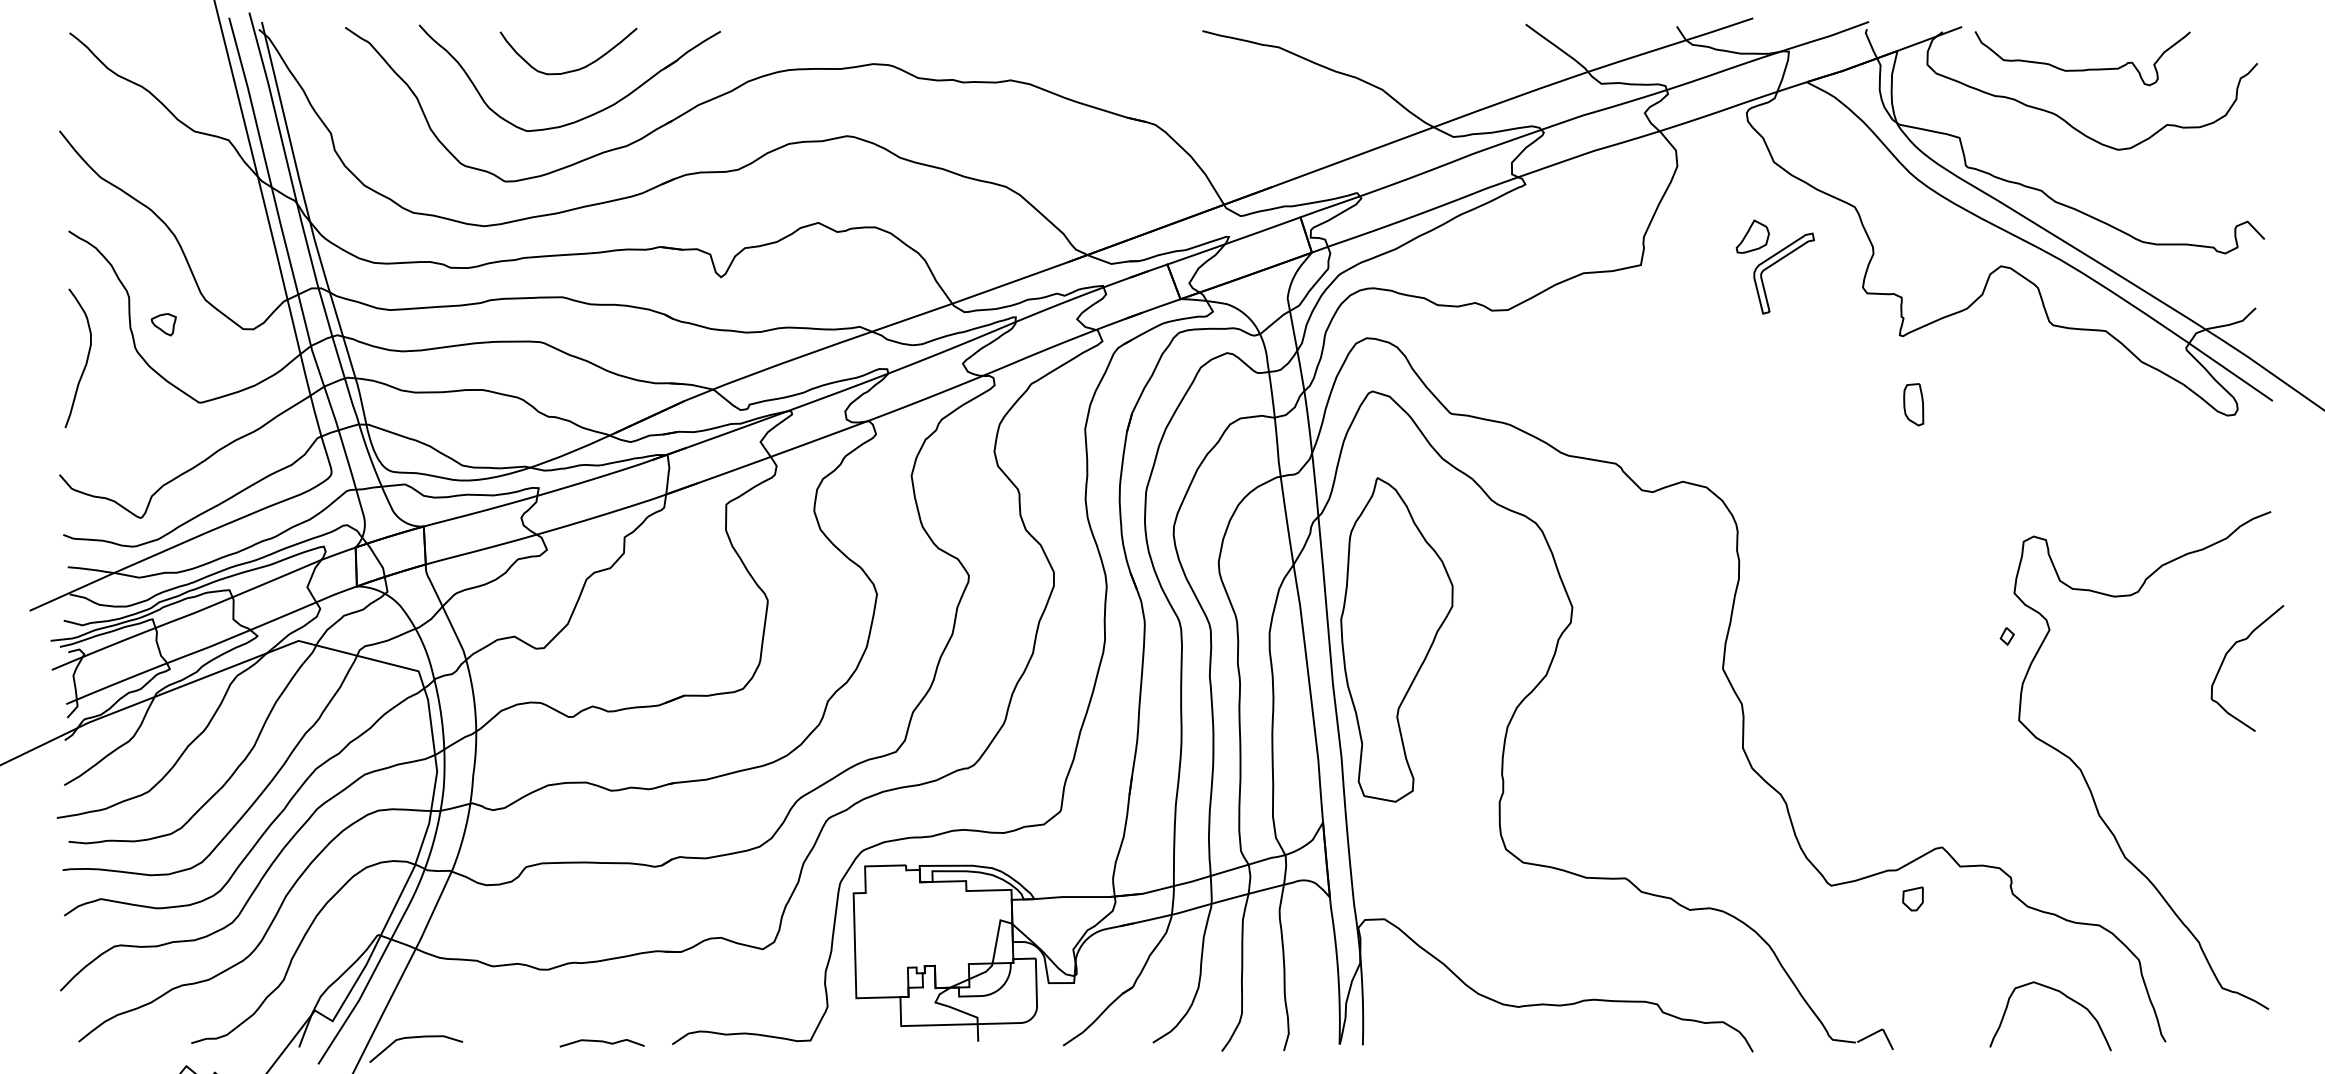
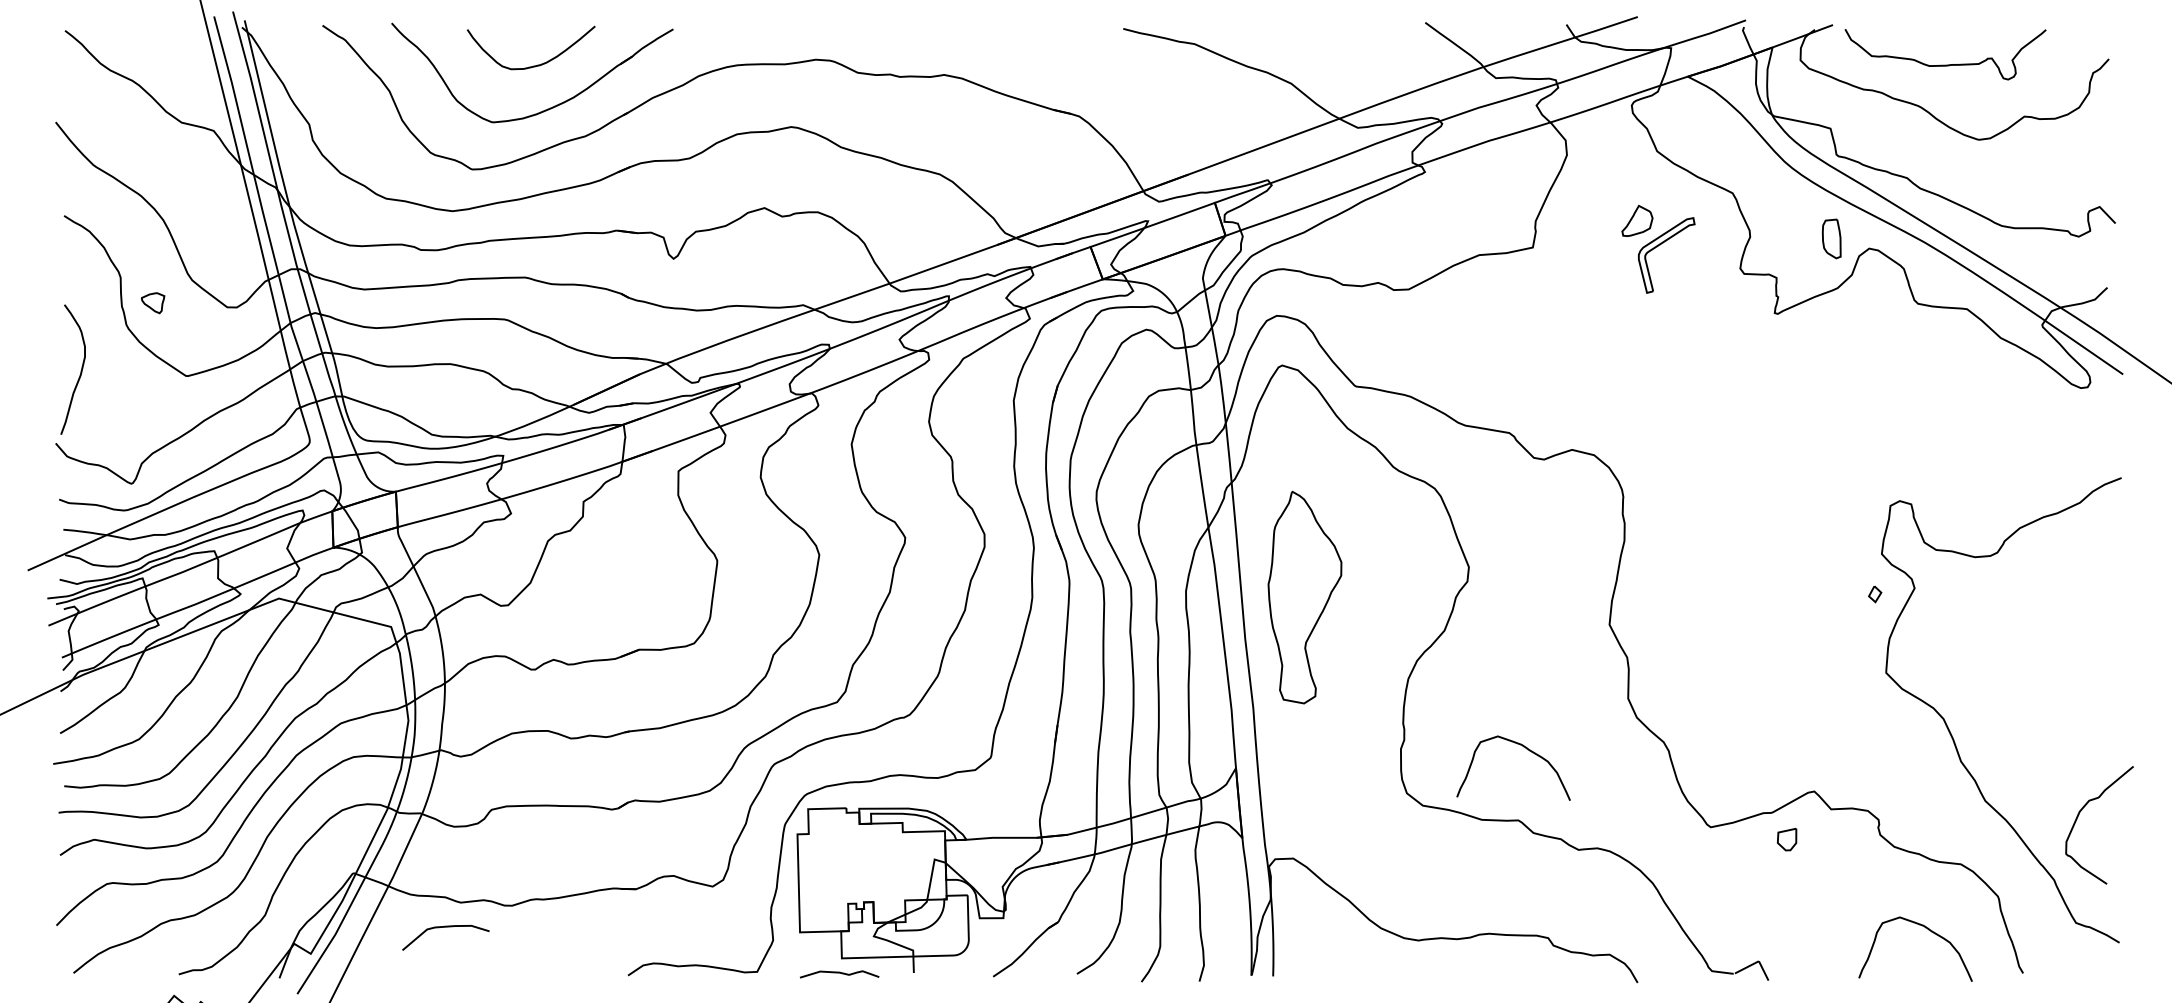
curve: (86, 359) -> (80, 370), moved
part: (1913, 404) -> (1831, 238), moved
part: (1396, 639) -> (1304, 597), size x0.7
curve: (2224, 660) -> (2078, 817), moved
curve: (1634, 802) -> (1526, 749), added
curve: (415, 1037) -> (445, 927), moved
curve: (602, 1042) -> (839, 973), moved

